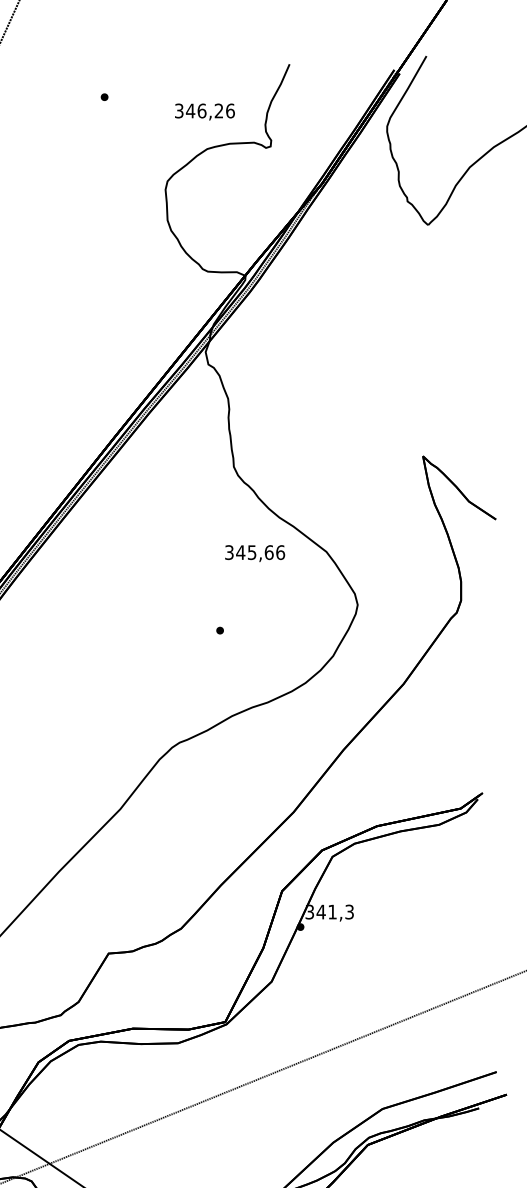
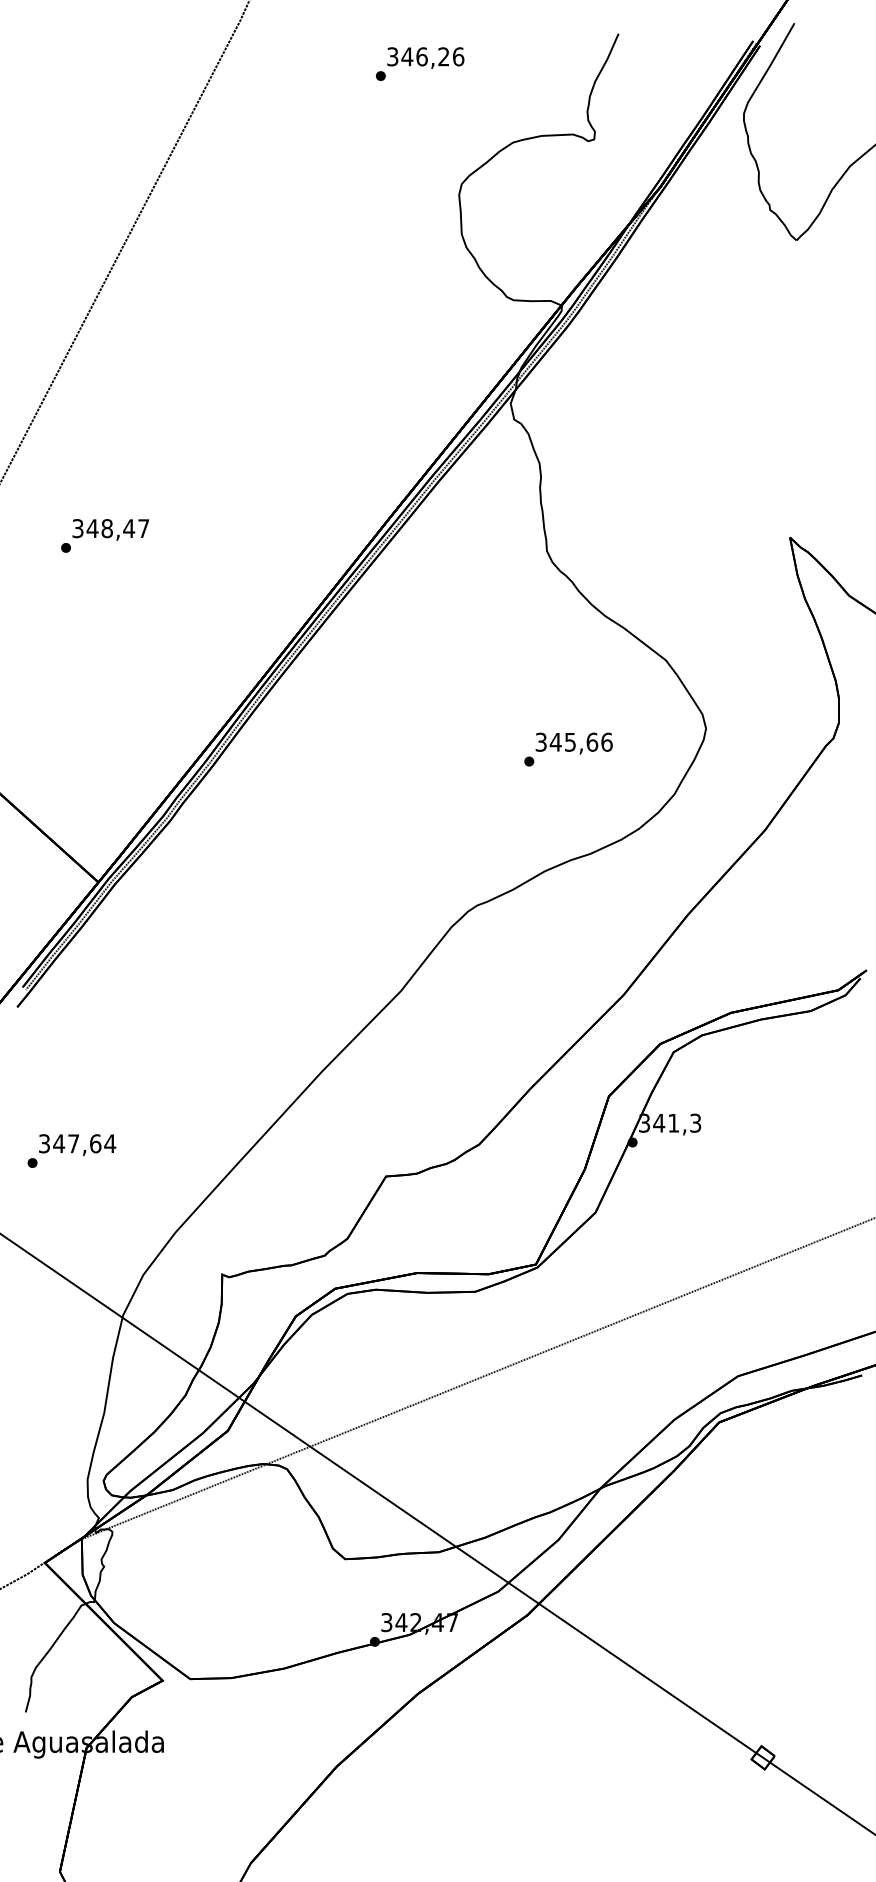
text: (204, 111) -> (425, 57), moved
text: (254, 553) -> (573, 743), moved

